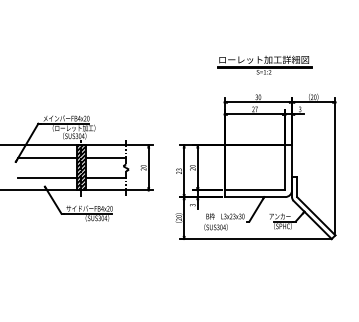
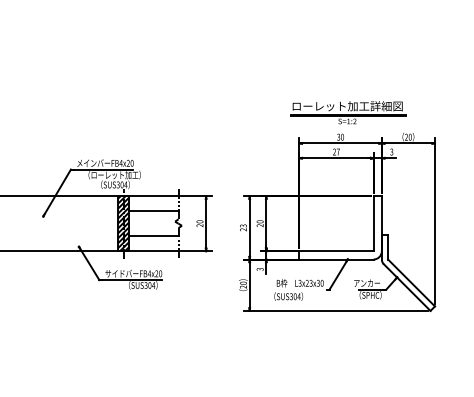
part: (264, 64) -> (348, 112), moved
line: (47, 157) -> (82, 211), removed
line: (47, 178) -> (82, 236), removed

